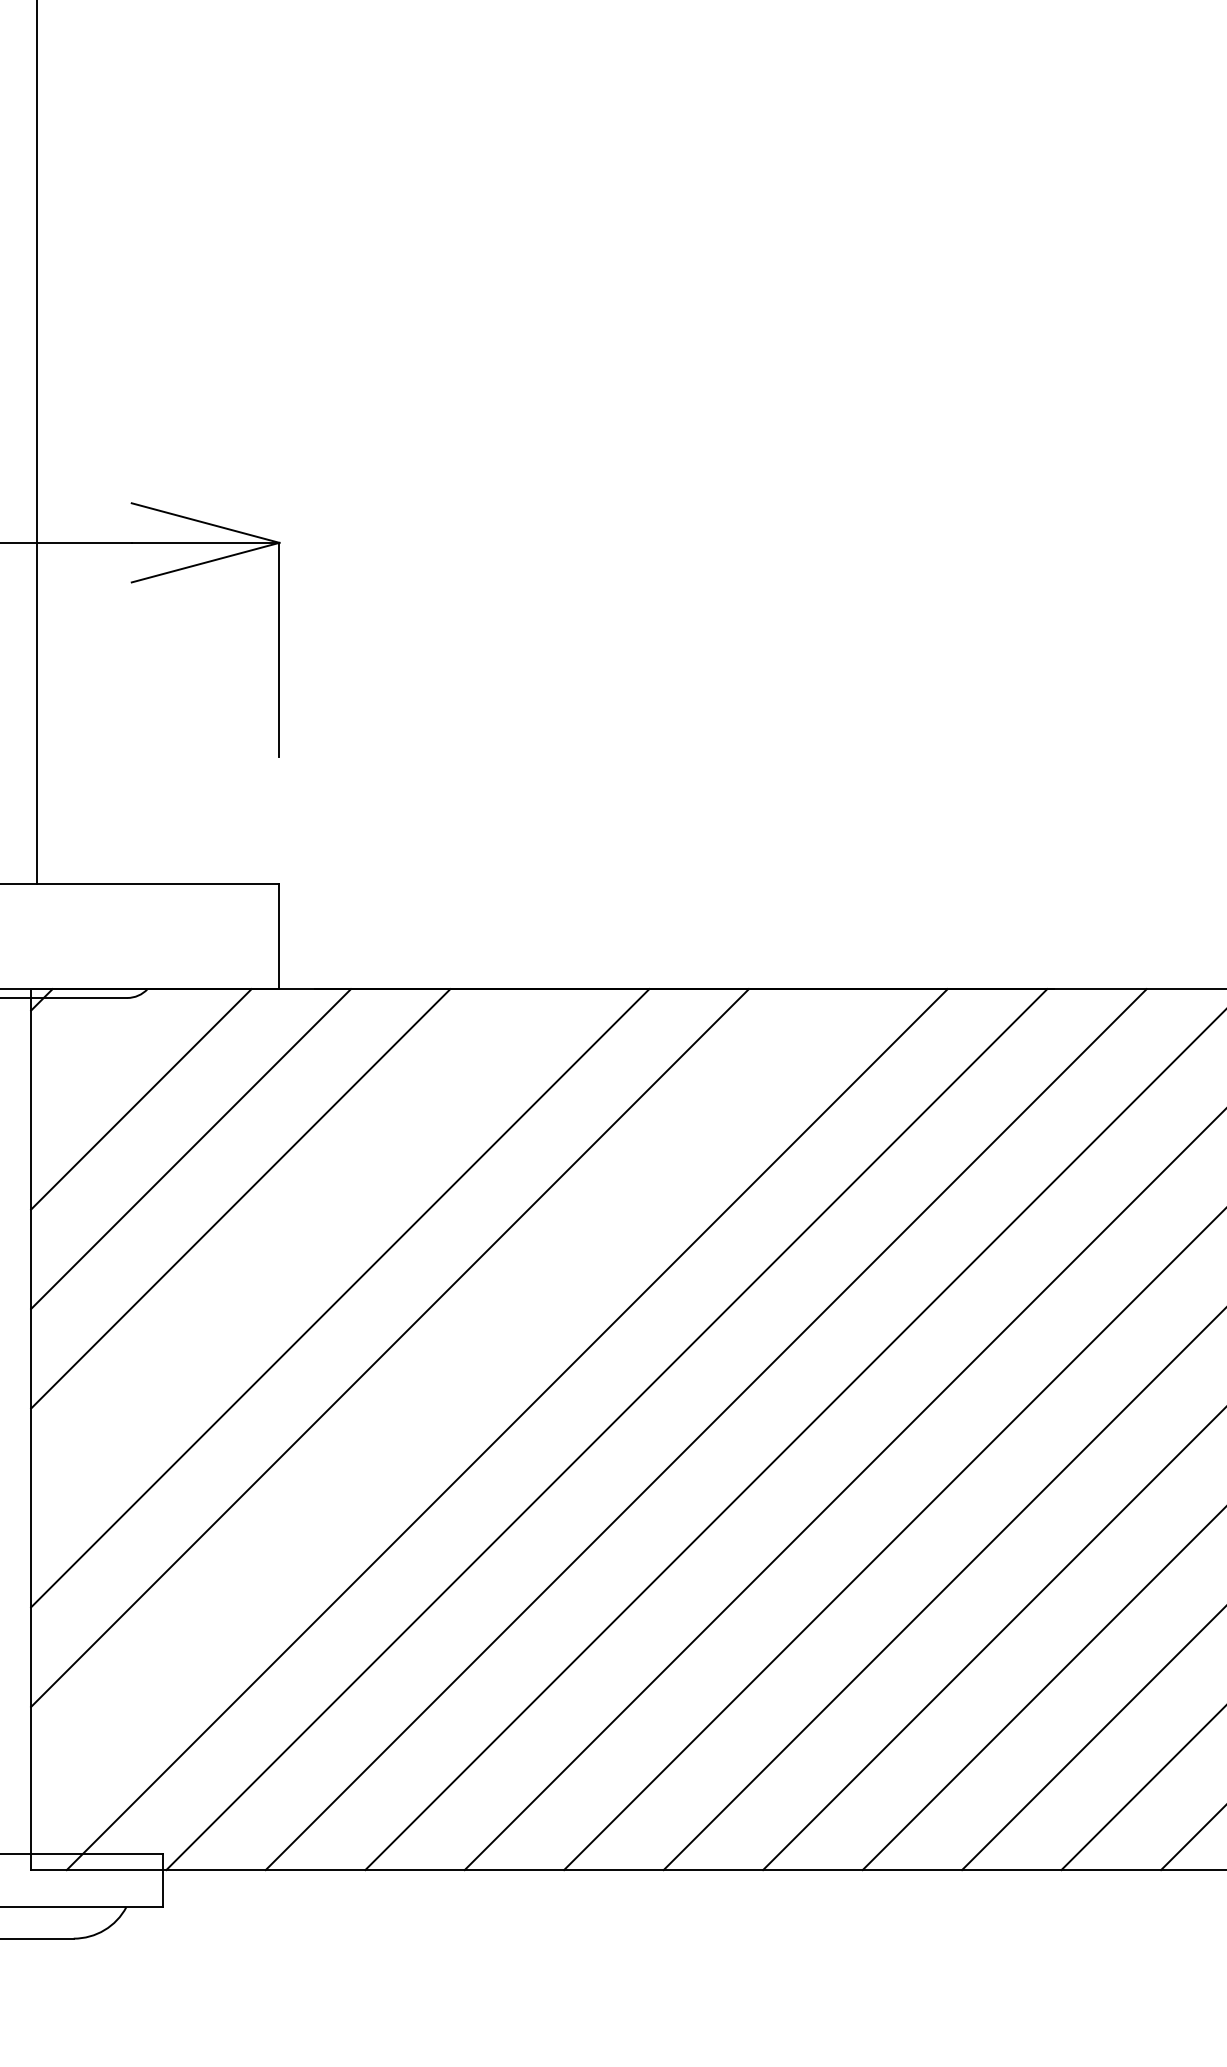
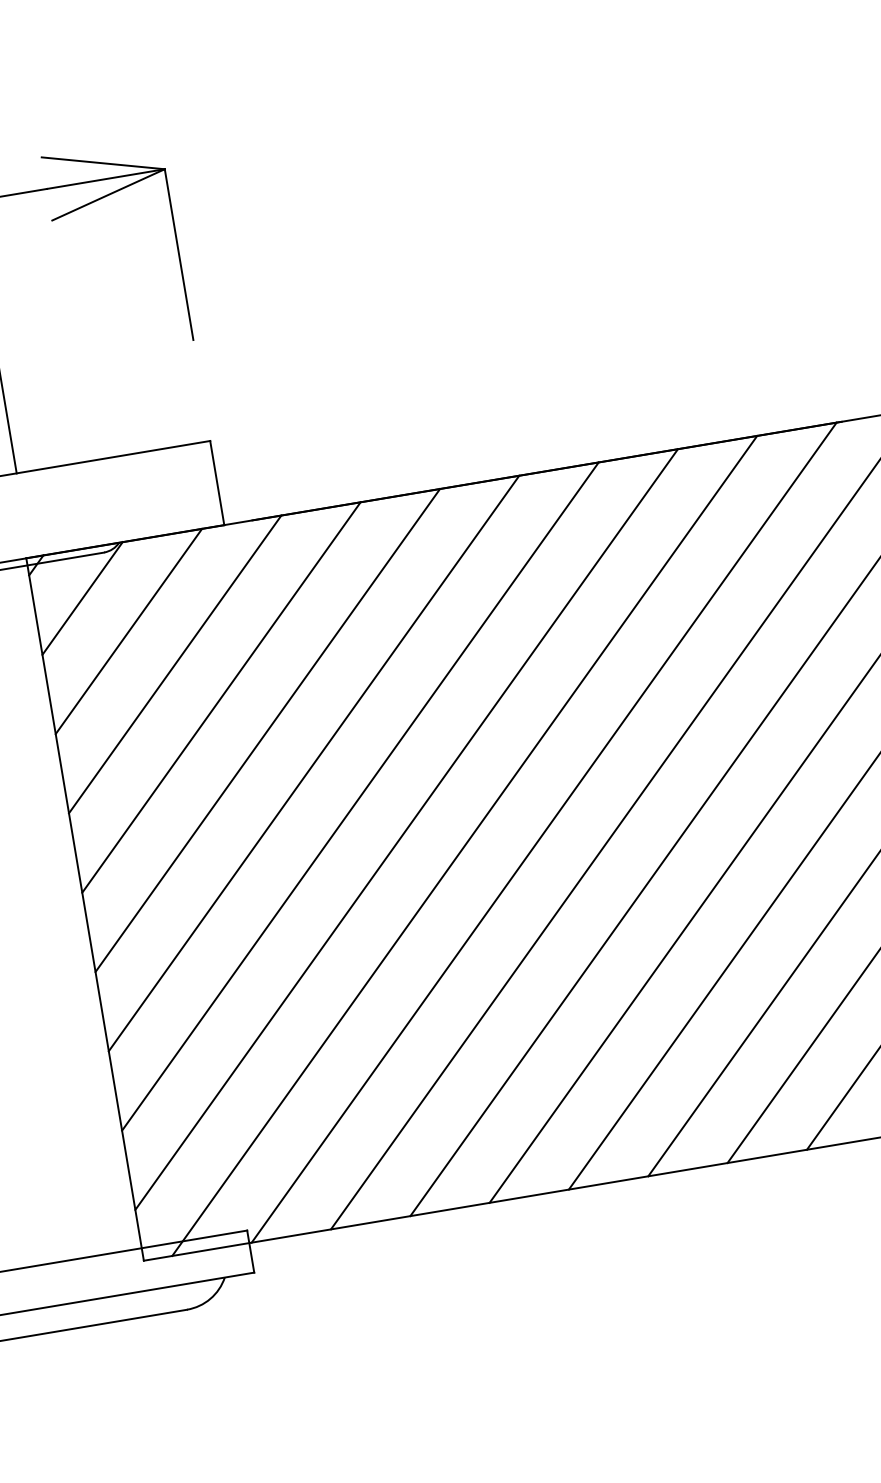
line: (91, 1049) -> (82, 598), added
line: (290, 1248) -> (267, 730), added
line: (439, 1397) -> (406, 829), added

